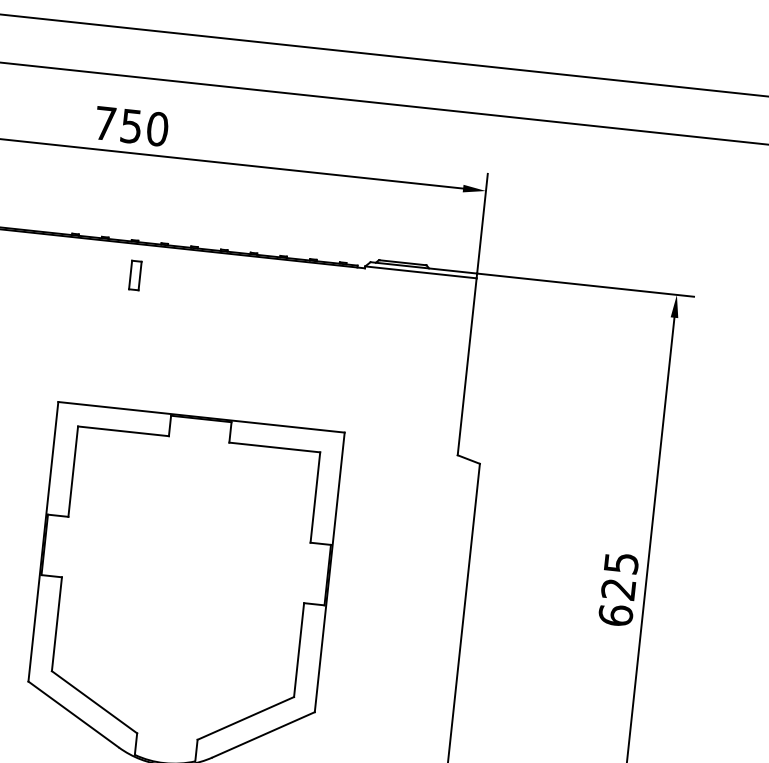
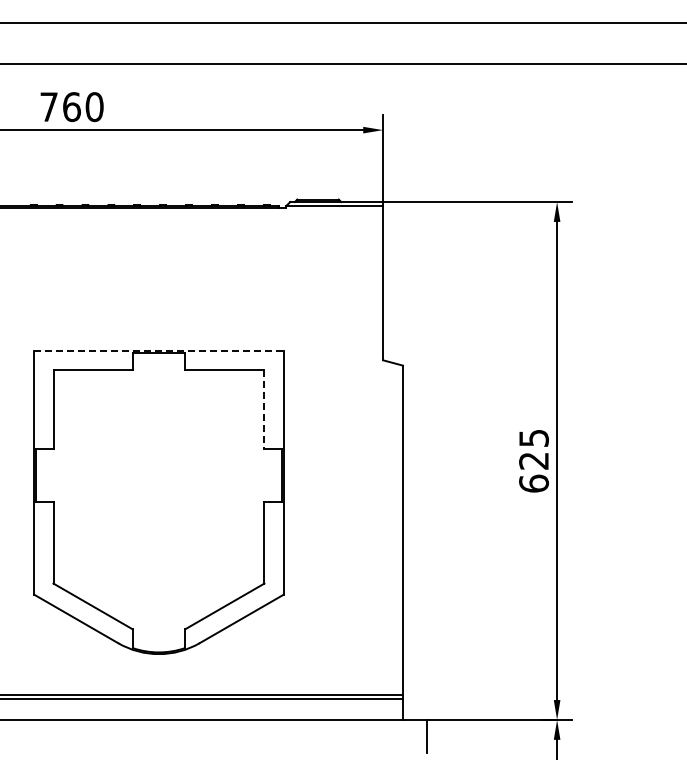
text: (130, 126) -> (71, 107), 750 -> 760
part: (134, 275) -> (88, 235), removed
line: (200, 417) -> (158, 351), solid -> dashed
line: (315, 498) -> (264, 410), solid -> dashed

